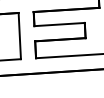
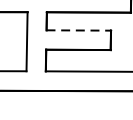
line: (60, 24) -> (79, 30), solid -> dashed

